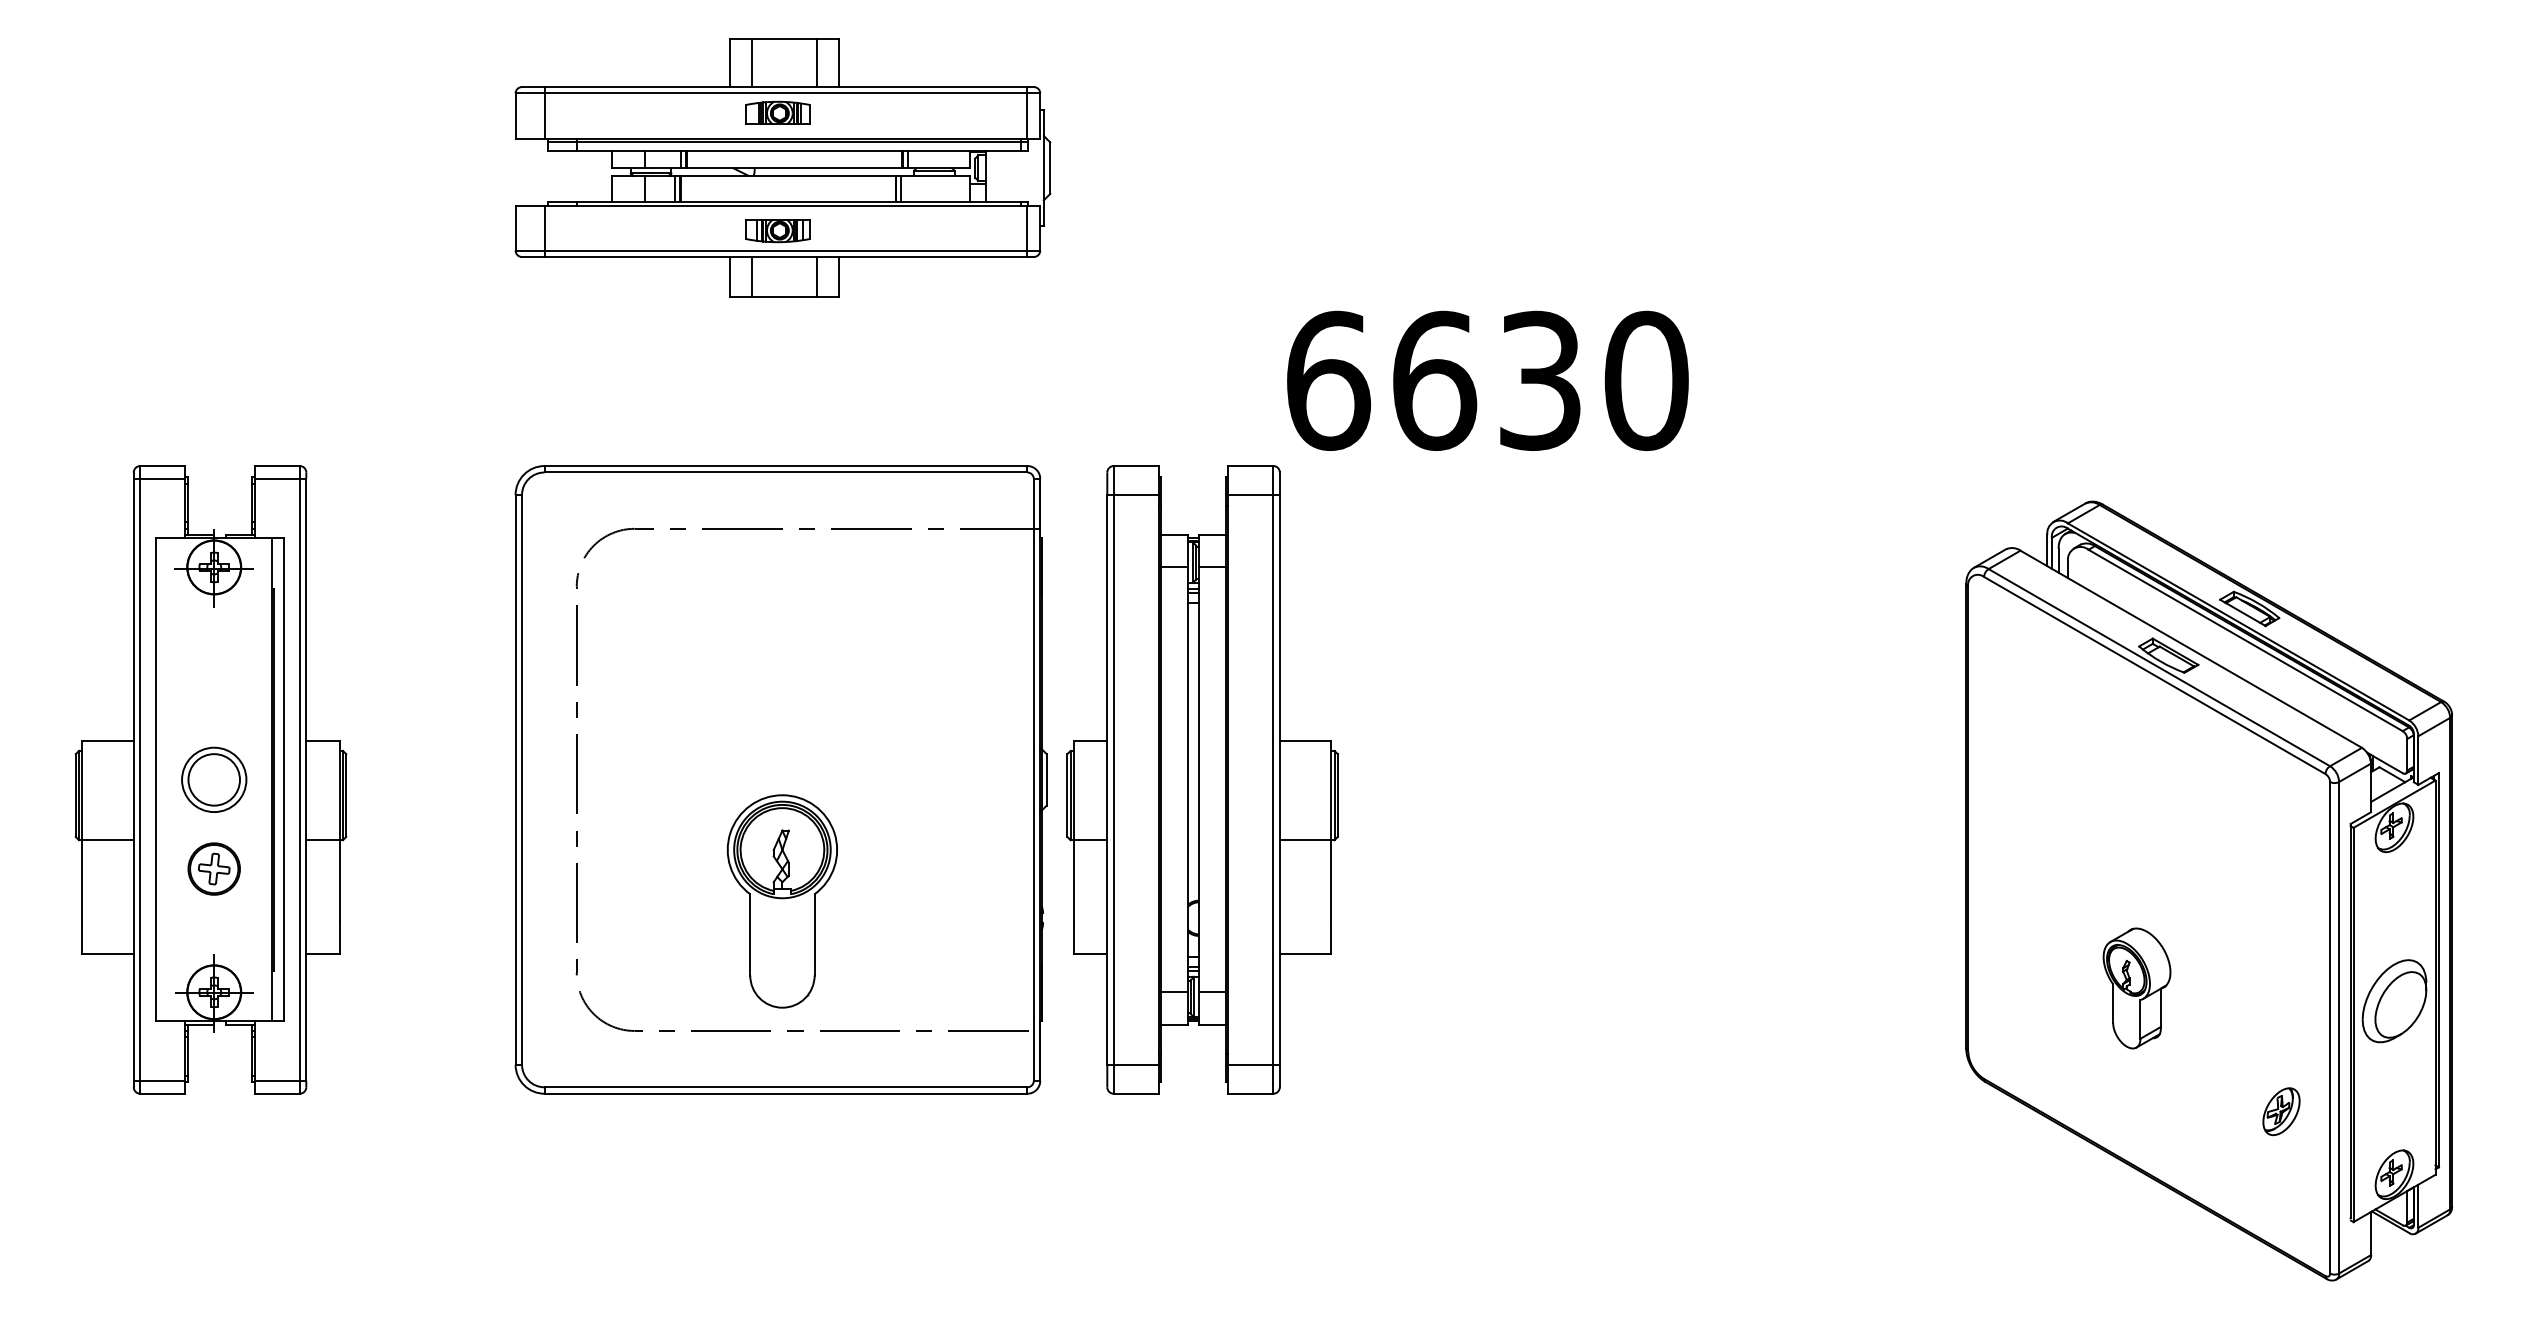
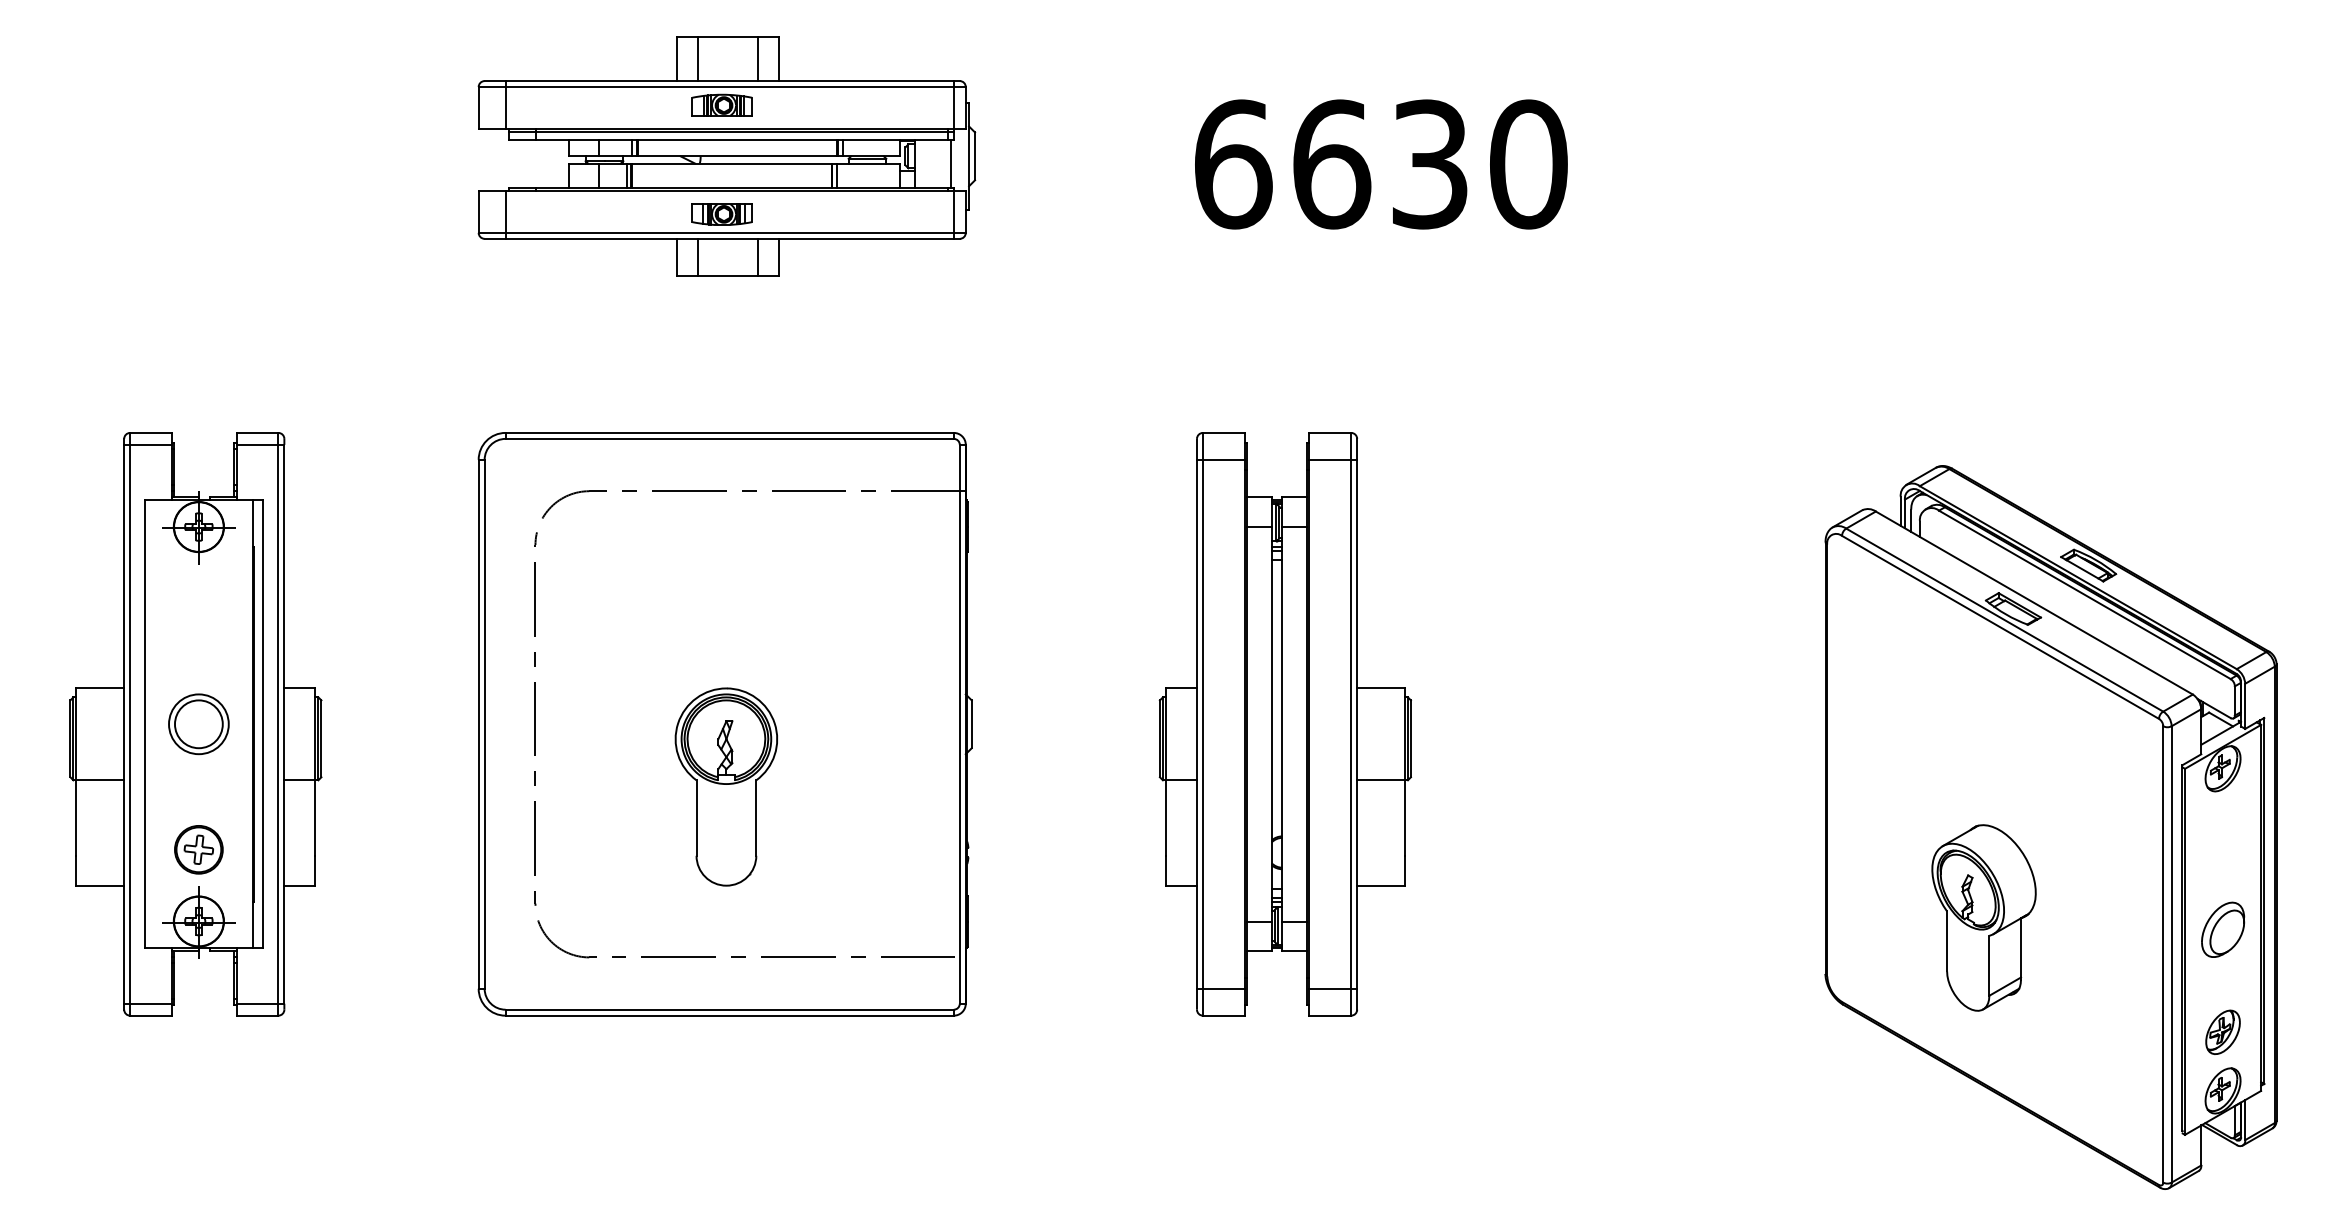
line: (1024, 176) -> (951, 164), added
text: (1487, 380) -> (1380, 164), moved
part: (1202, 779) -> (1285, 723), moved
part: (213, 868) -> (198, 849), moved
part: (781, 901) -> (725, 787), moved
part: (2136, 988) -> (1983, 917), size x1.67
part: (2394, 1001) -> (2223, 930), size x0.71
part: (2281, 1111) -> (2223, 1032), moved

